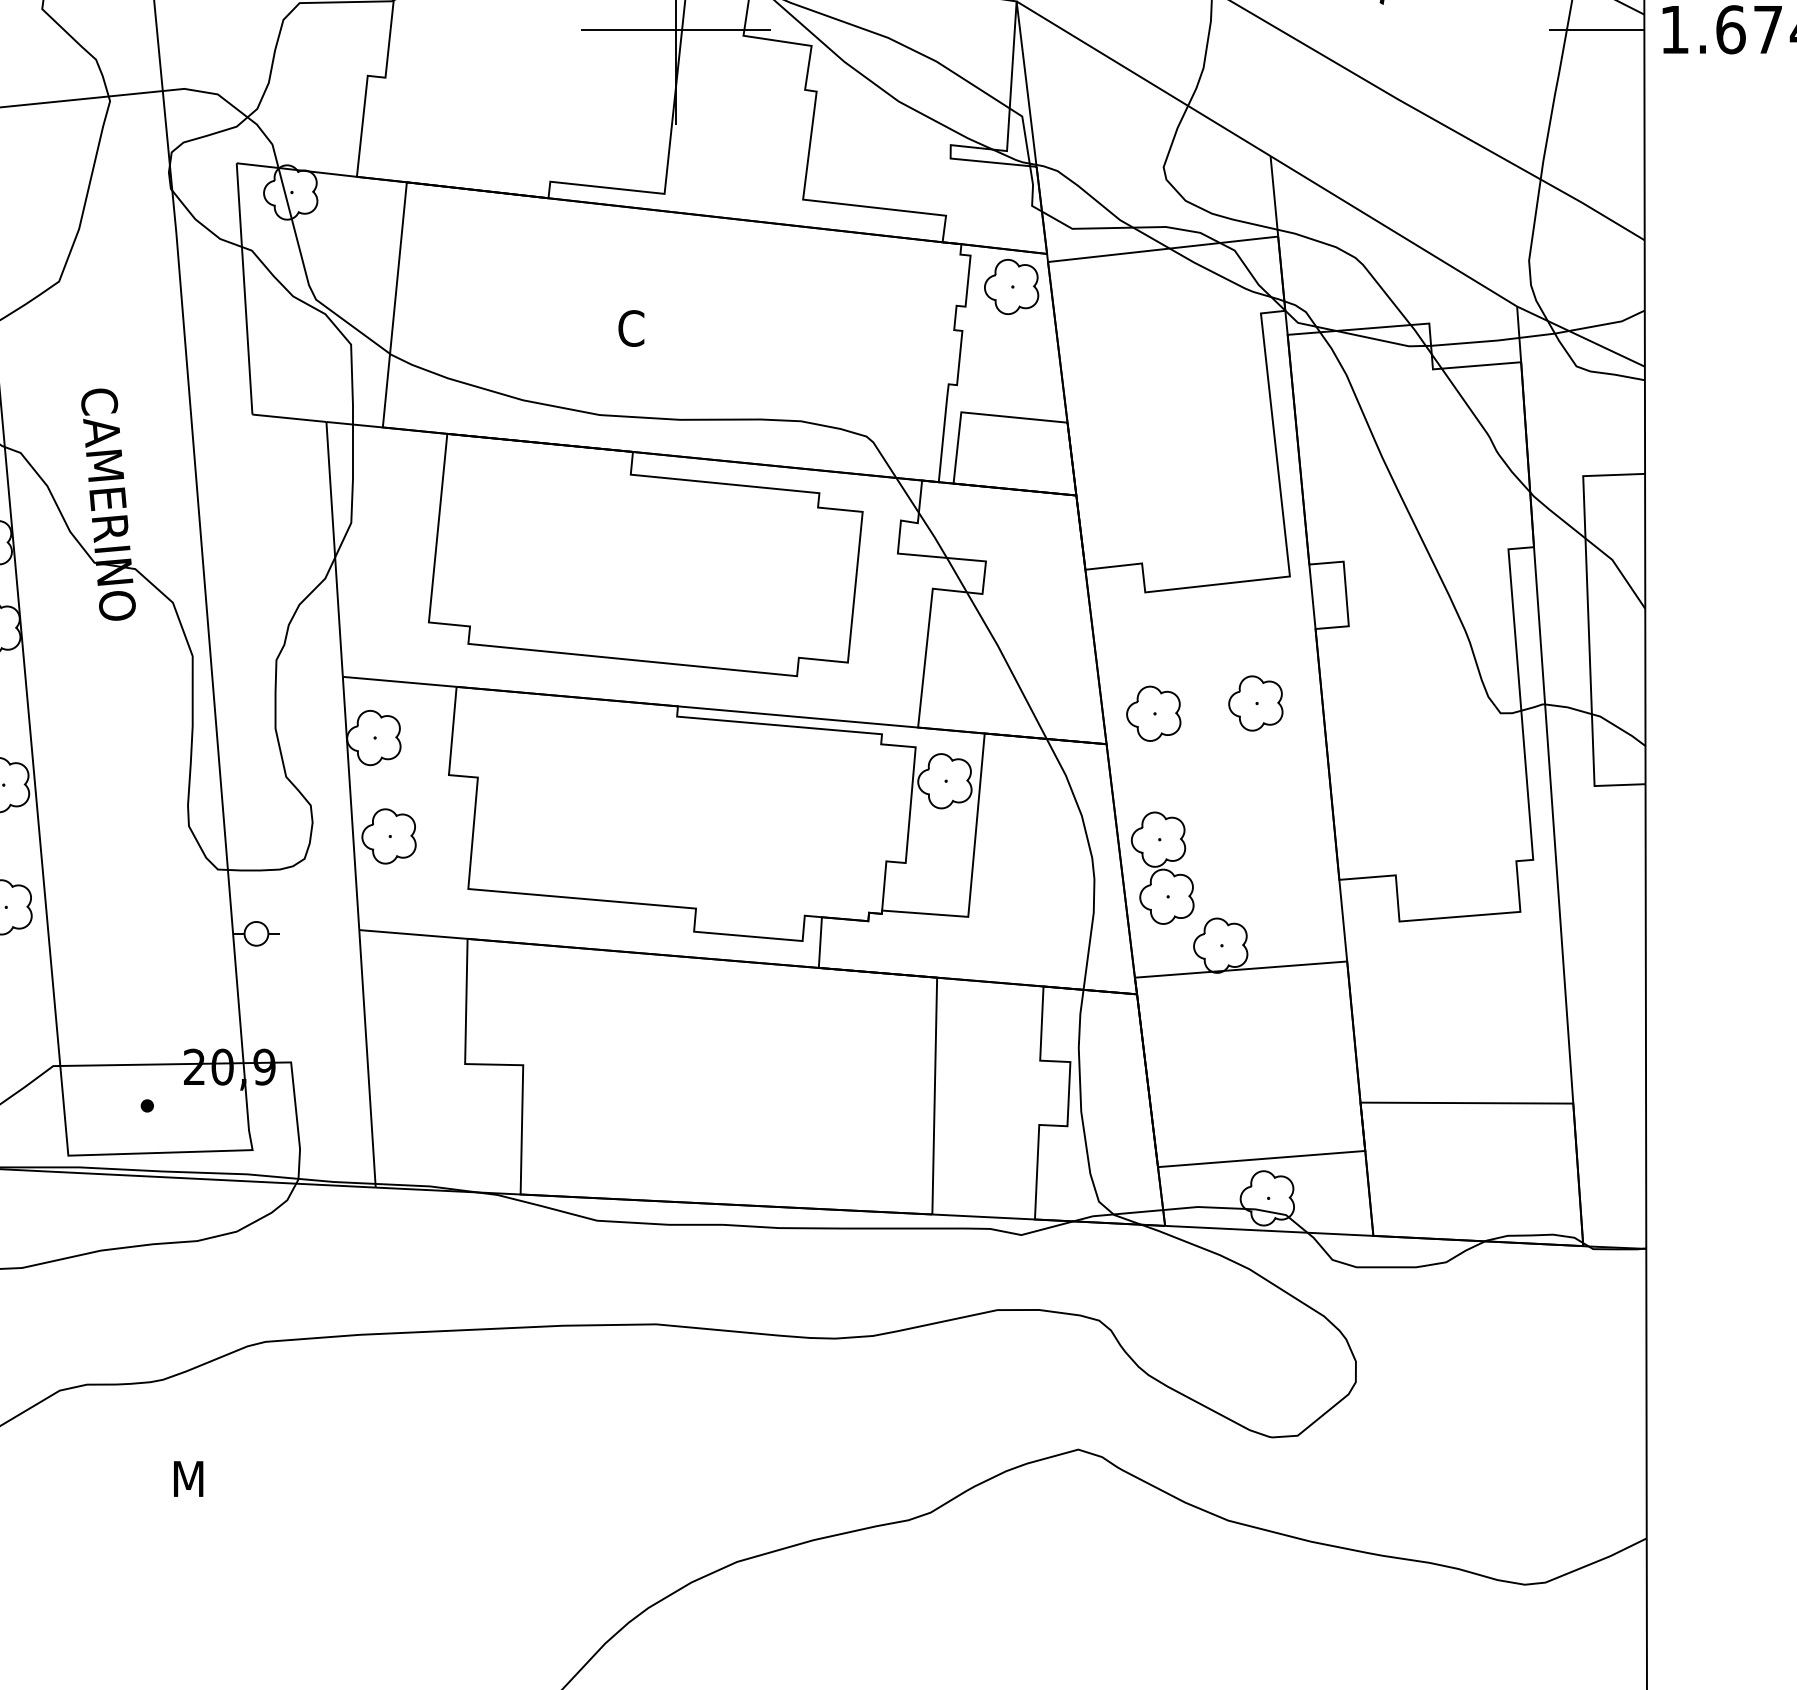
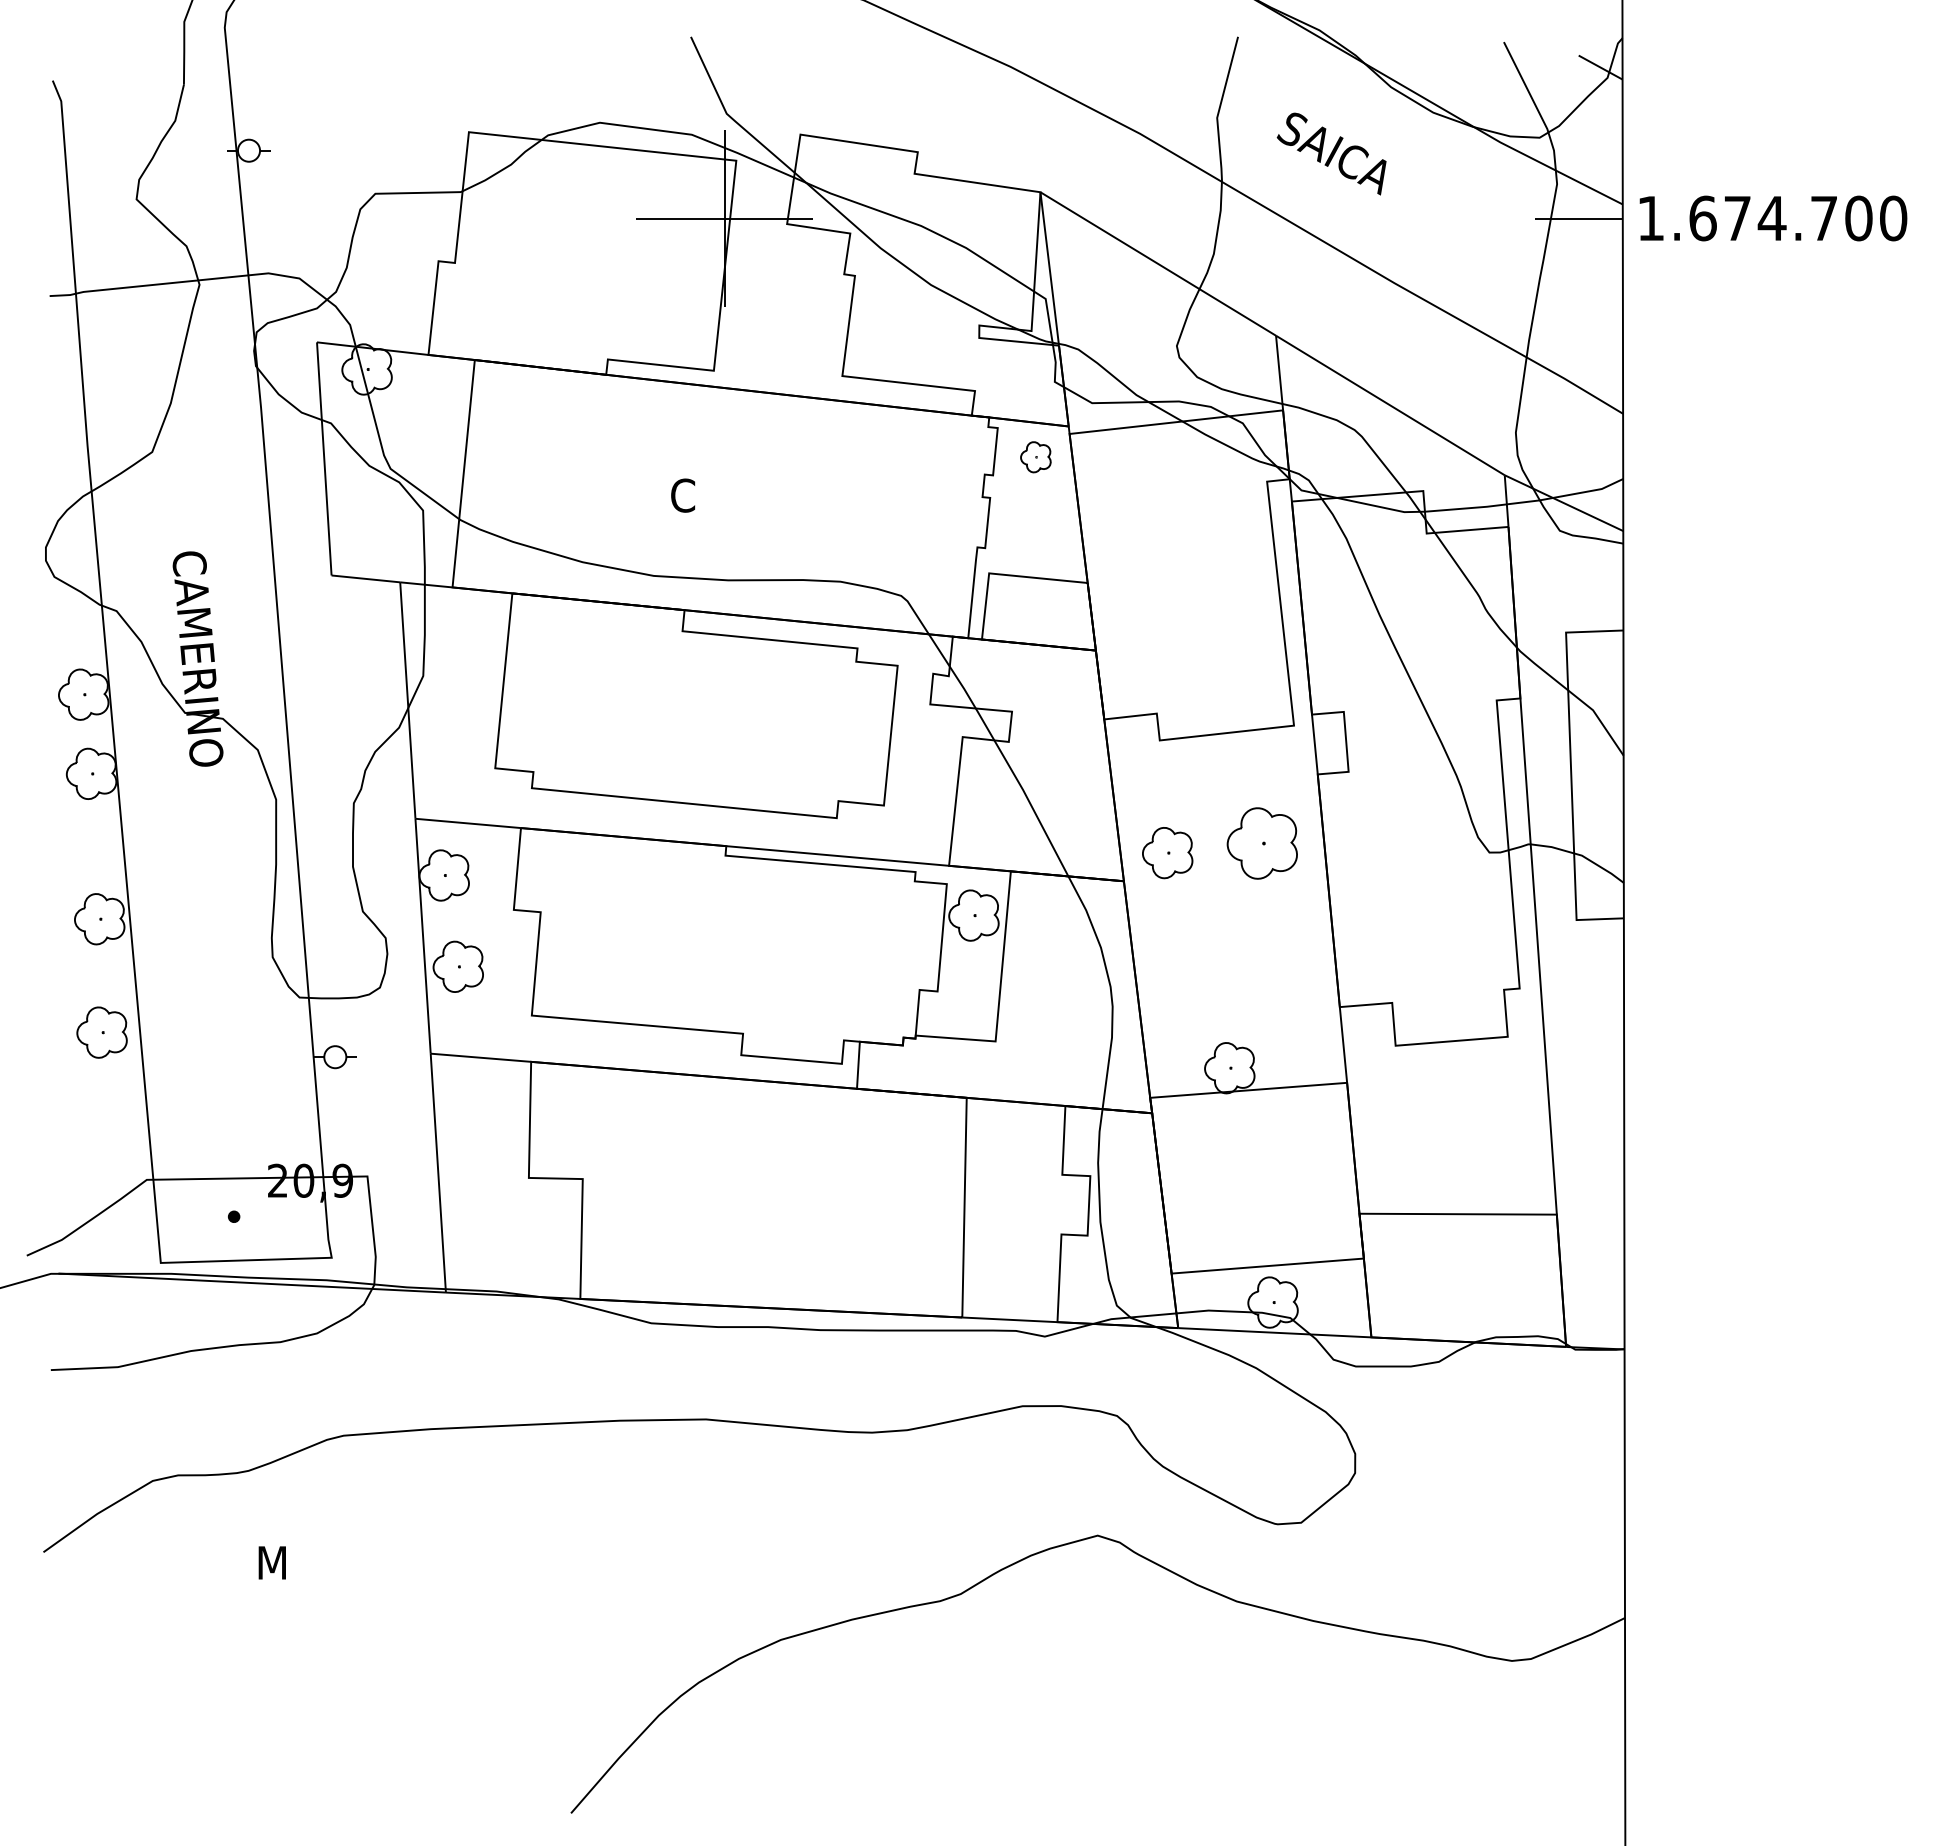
part: (1011, 287) -> (1035, 457), size x0.6
part: (1255, 703) -> (1262, 843), size x1.4
part: (1162, 867) -> (1175, 995), removed

